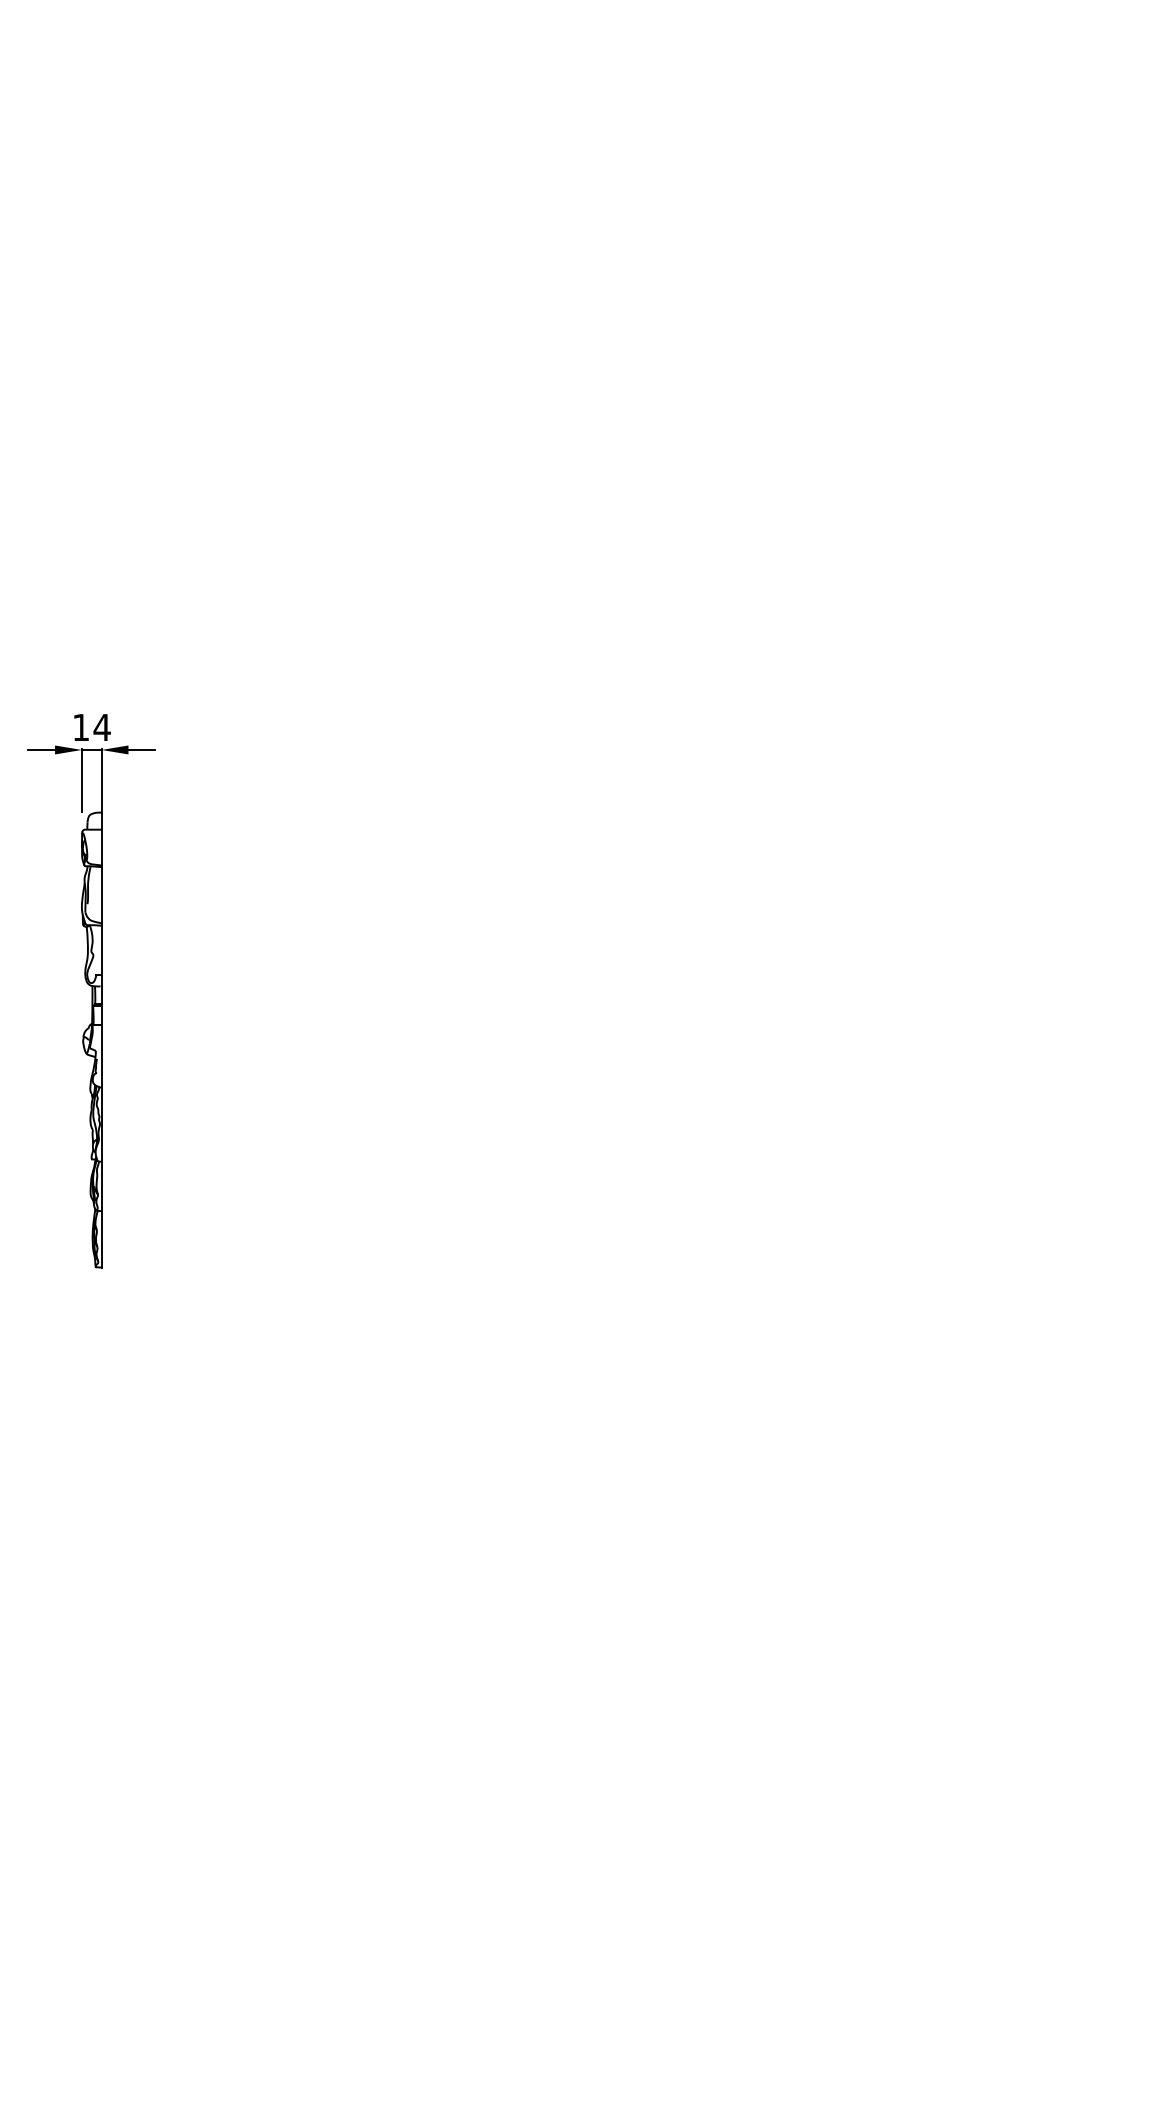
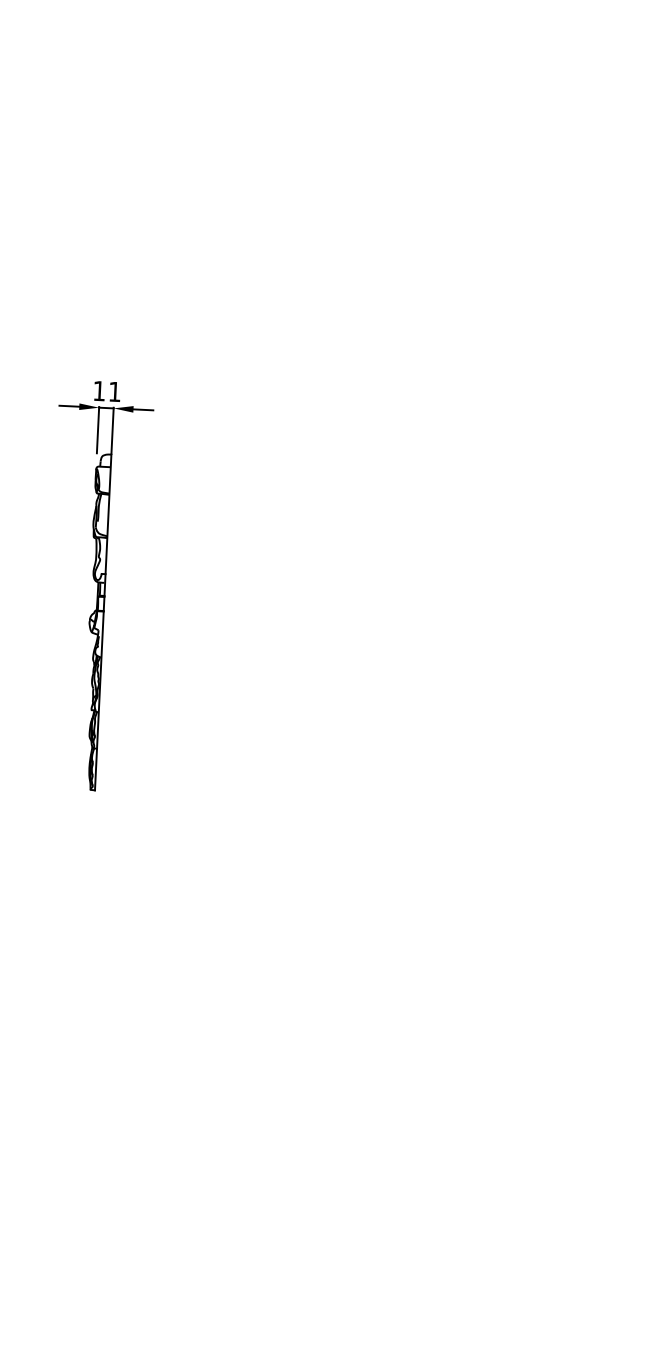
text: (101, 727) -> (114, 391), 14 -> 11

